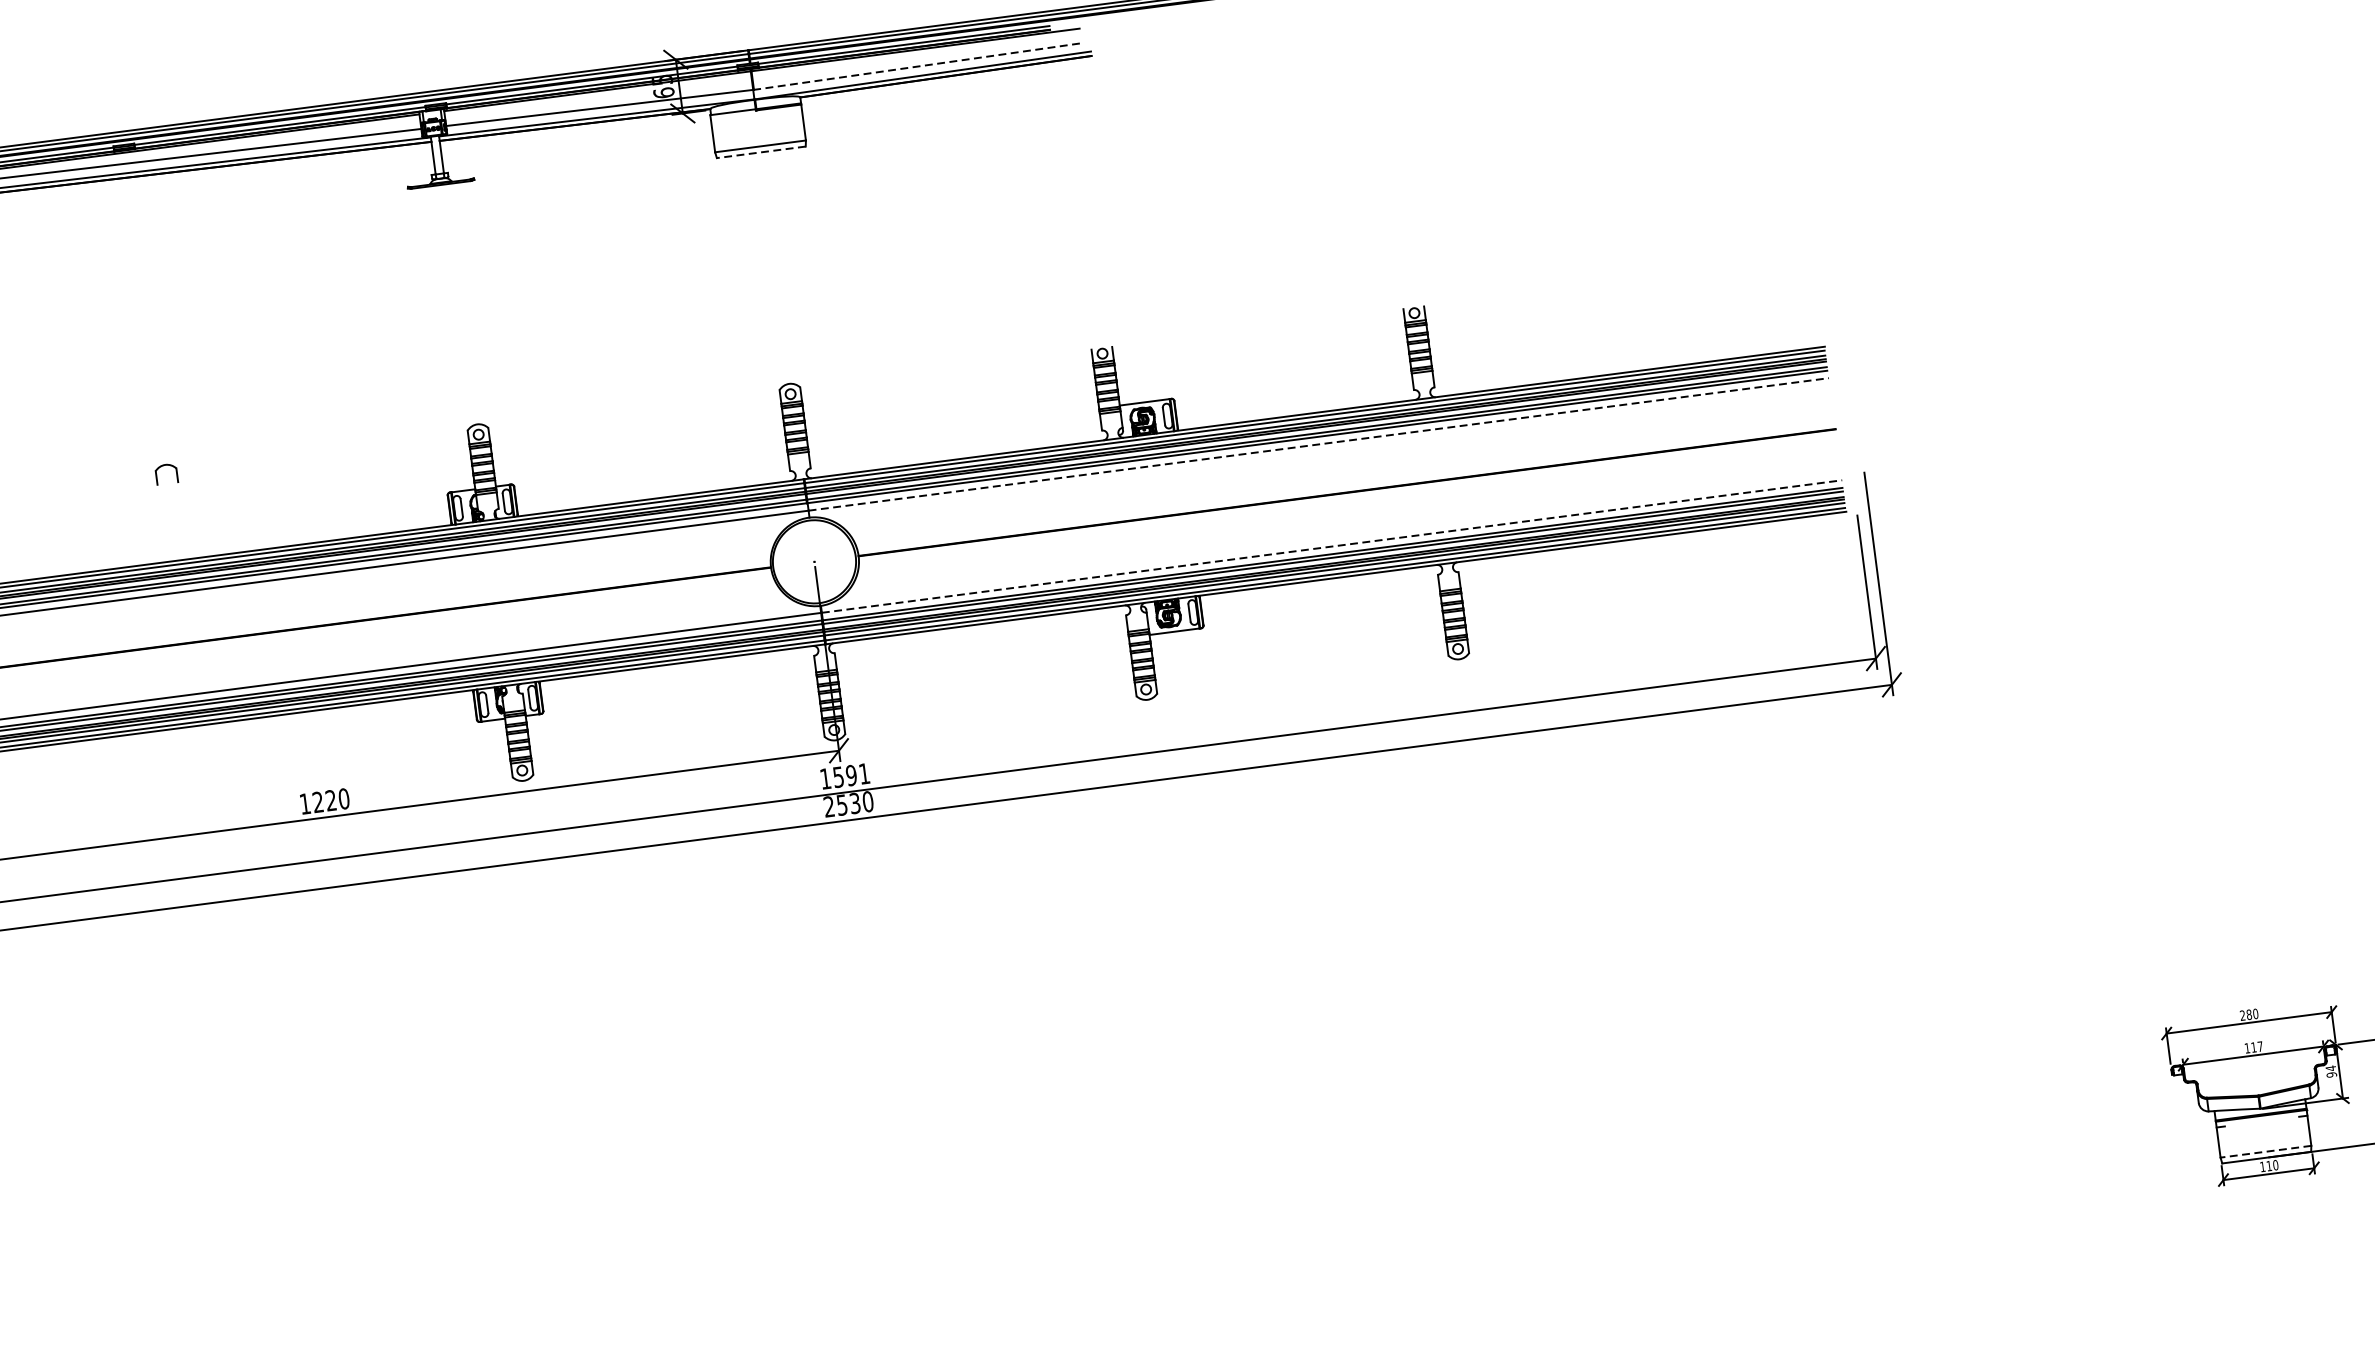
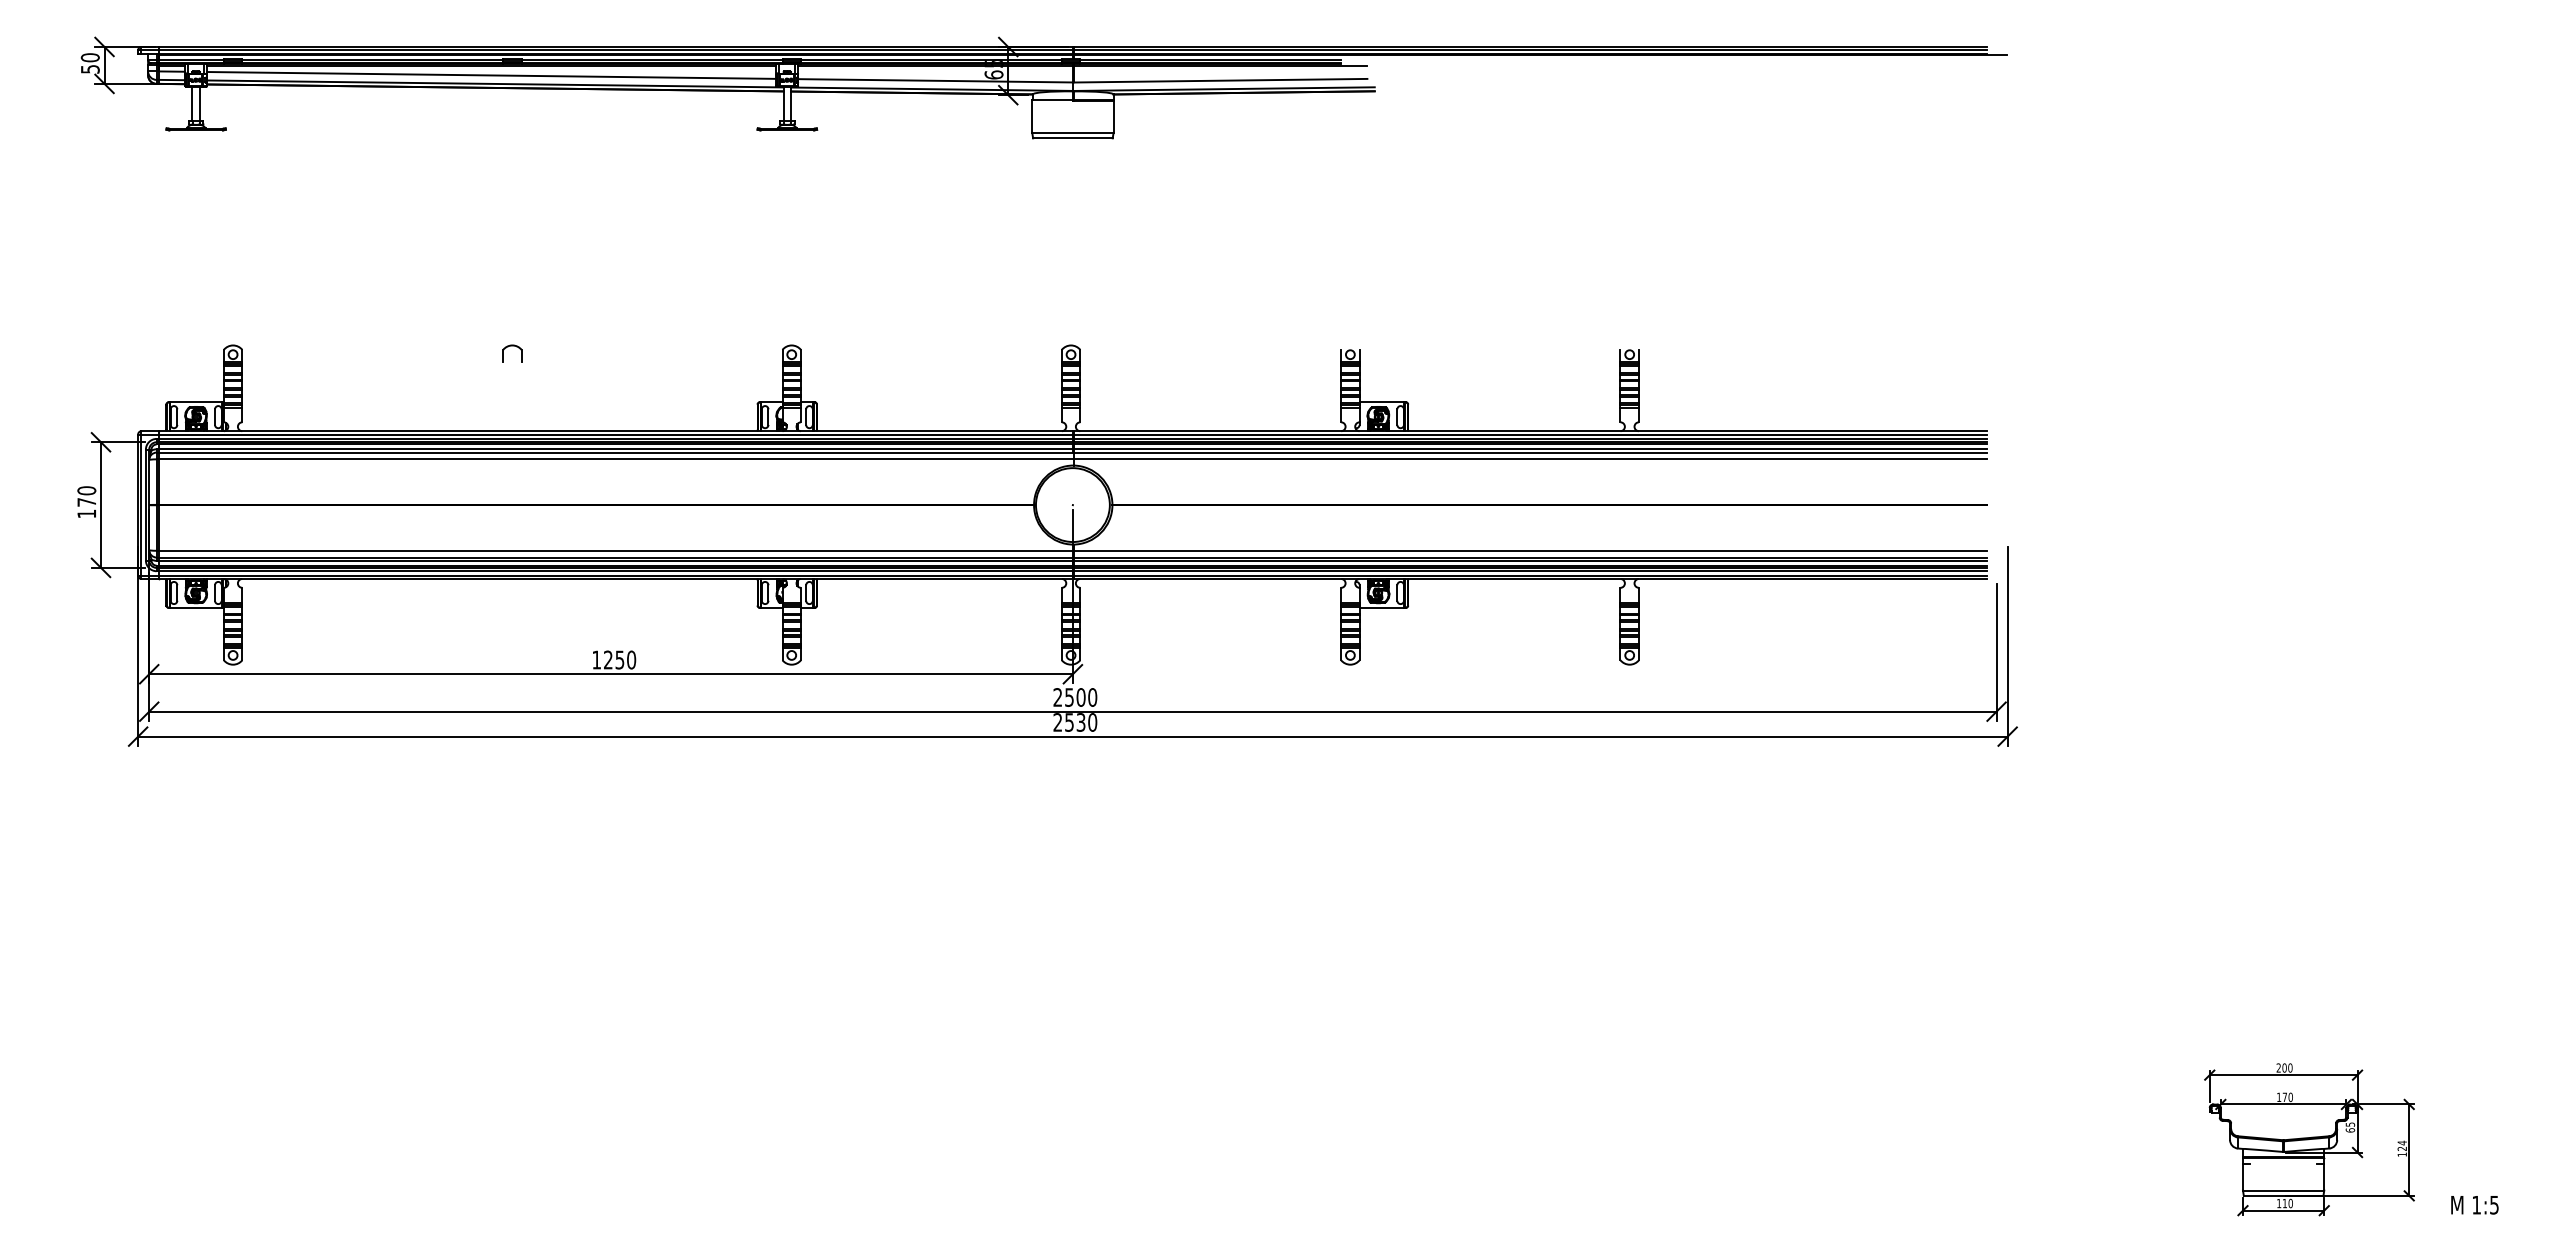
line: (917, 66) -> (1220, 80), dashed -> solid
line: (760, 152) -> (1072, 138), dashed -> solid
line: (1318, 444) -> (1530, 459), dashed -> solid
line: (1332, 546) -> (1530, 550), dashed -> solid
text: (845, 776) -> (1075, 697), 1591 -> 2500
text: (330, 800) -> (619, 659), 1220 -> 1250
text: (2249, 1014) -> (2284, 1067), 280 -> 200
text: (2256, 1047) -> (2287, 1097), 117 -> 170
text: (2331, 1071) -> (2350, 1127), 94 -> 65
line: (2265, 1151) -> (2283, 1190), dashed -> solid

